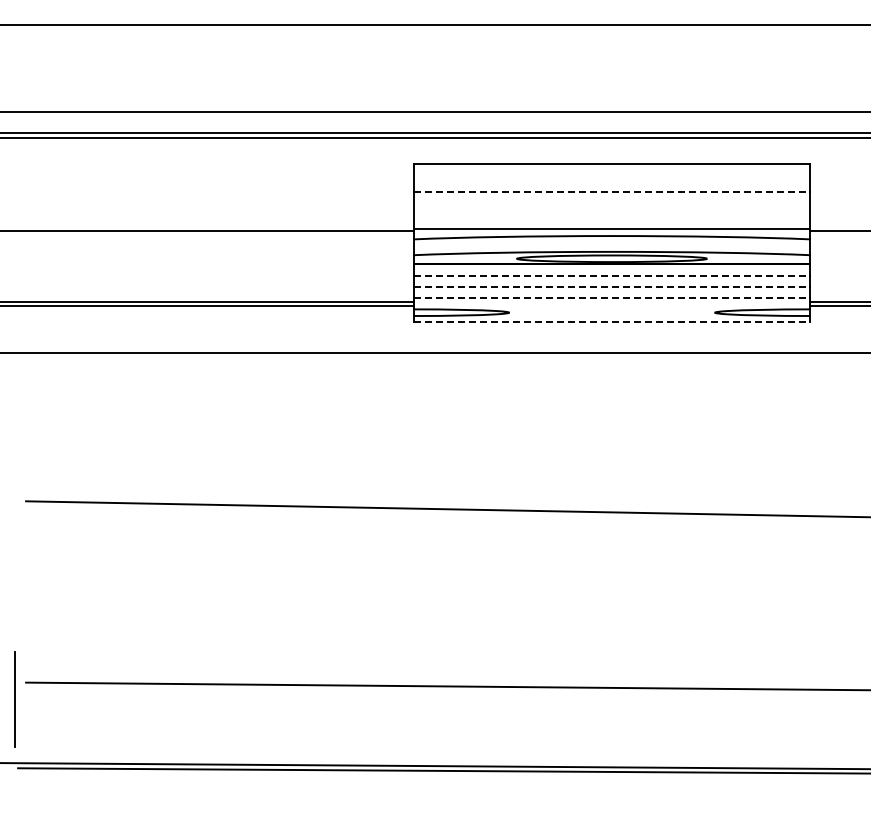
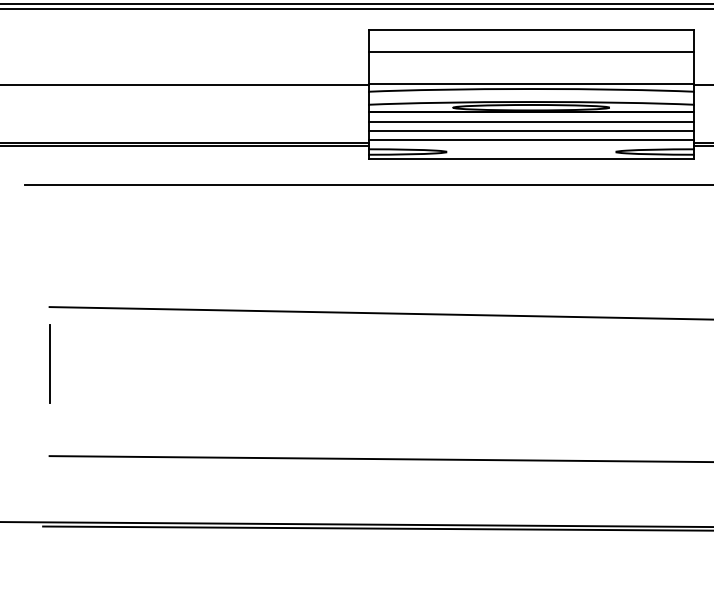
line: (612, 191) -> (531, 52), dashed -> solid
line: (612, 275) -> (531, 121), dashed -> solid
line: (612, 287) -> (531, 131), dashed -> solid
line: (612, 298) -> (531, 140), dashed -> solid
line: (612, 321) -> (531, 159), dashed -> solid
line: (14, 699) -> (49, 363), moved

